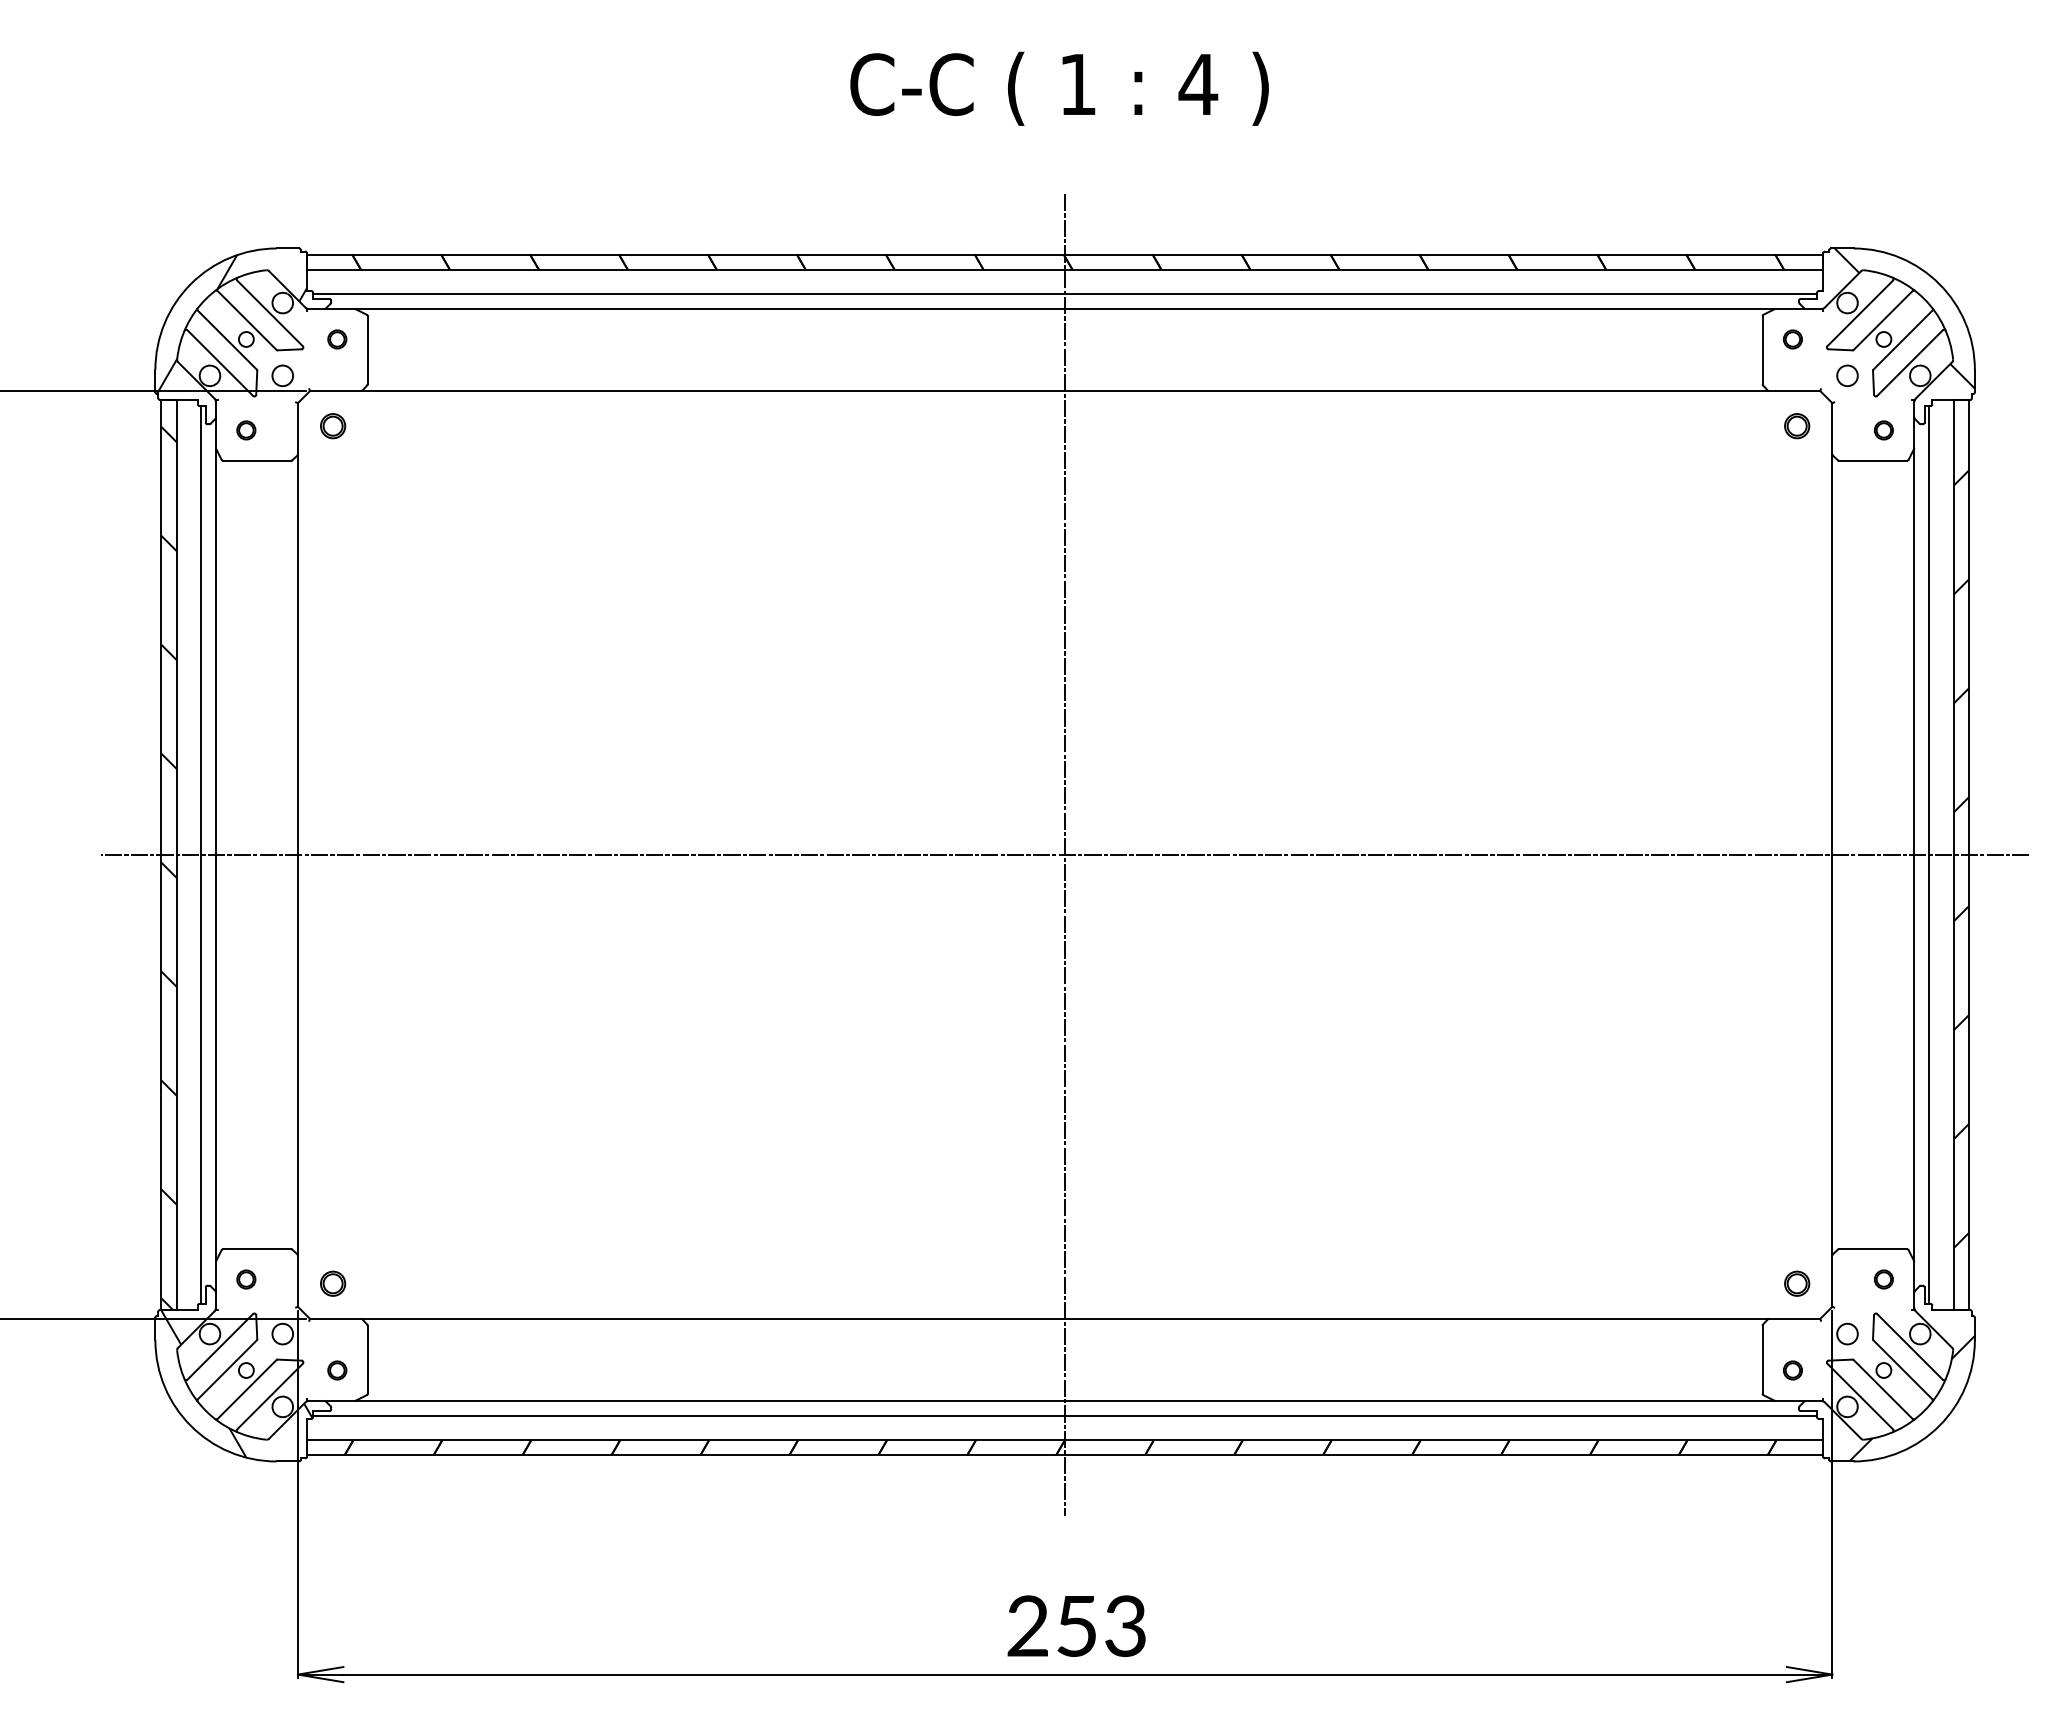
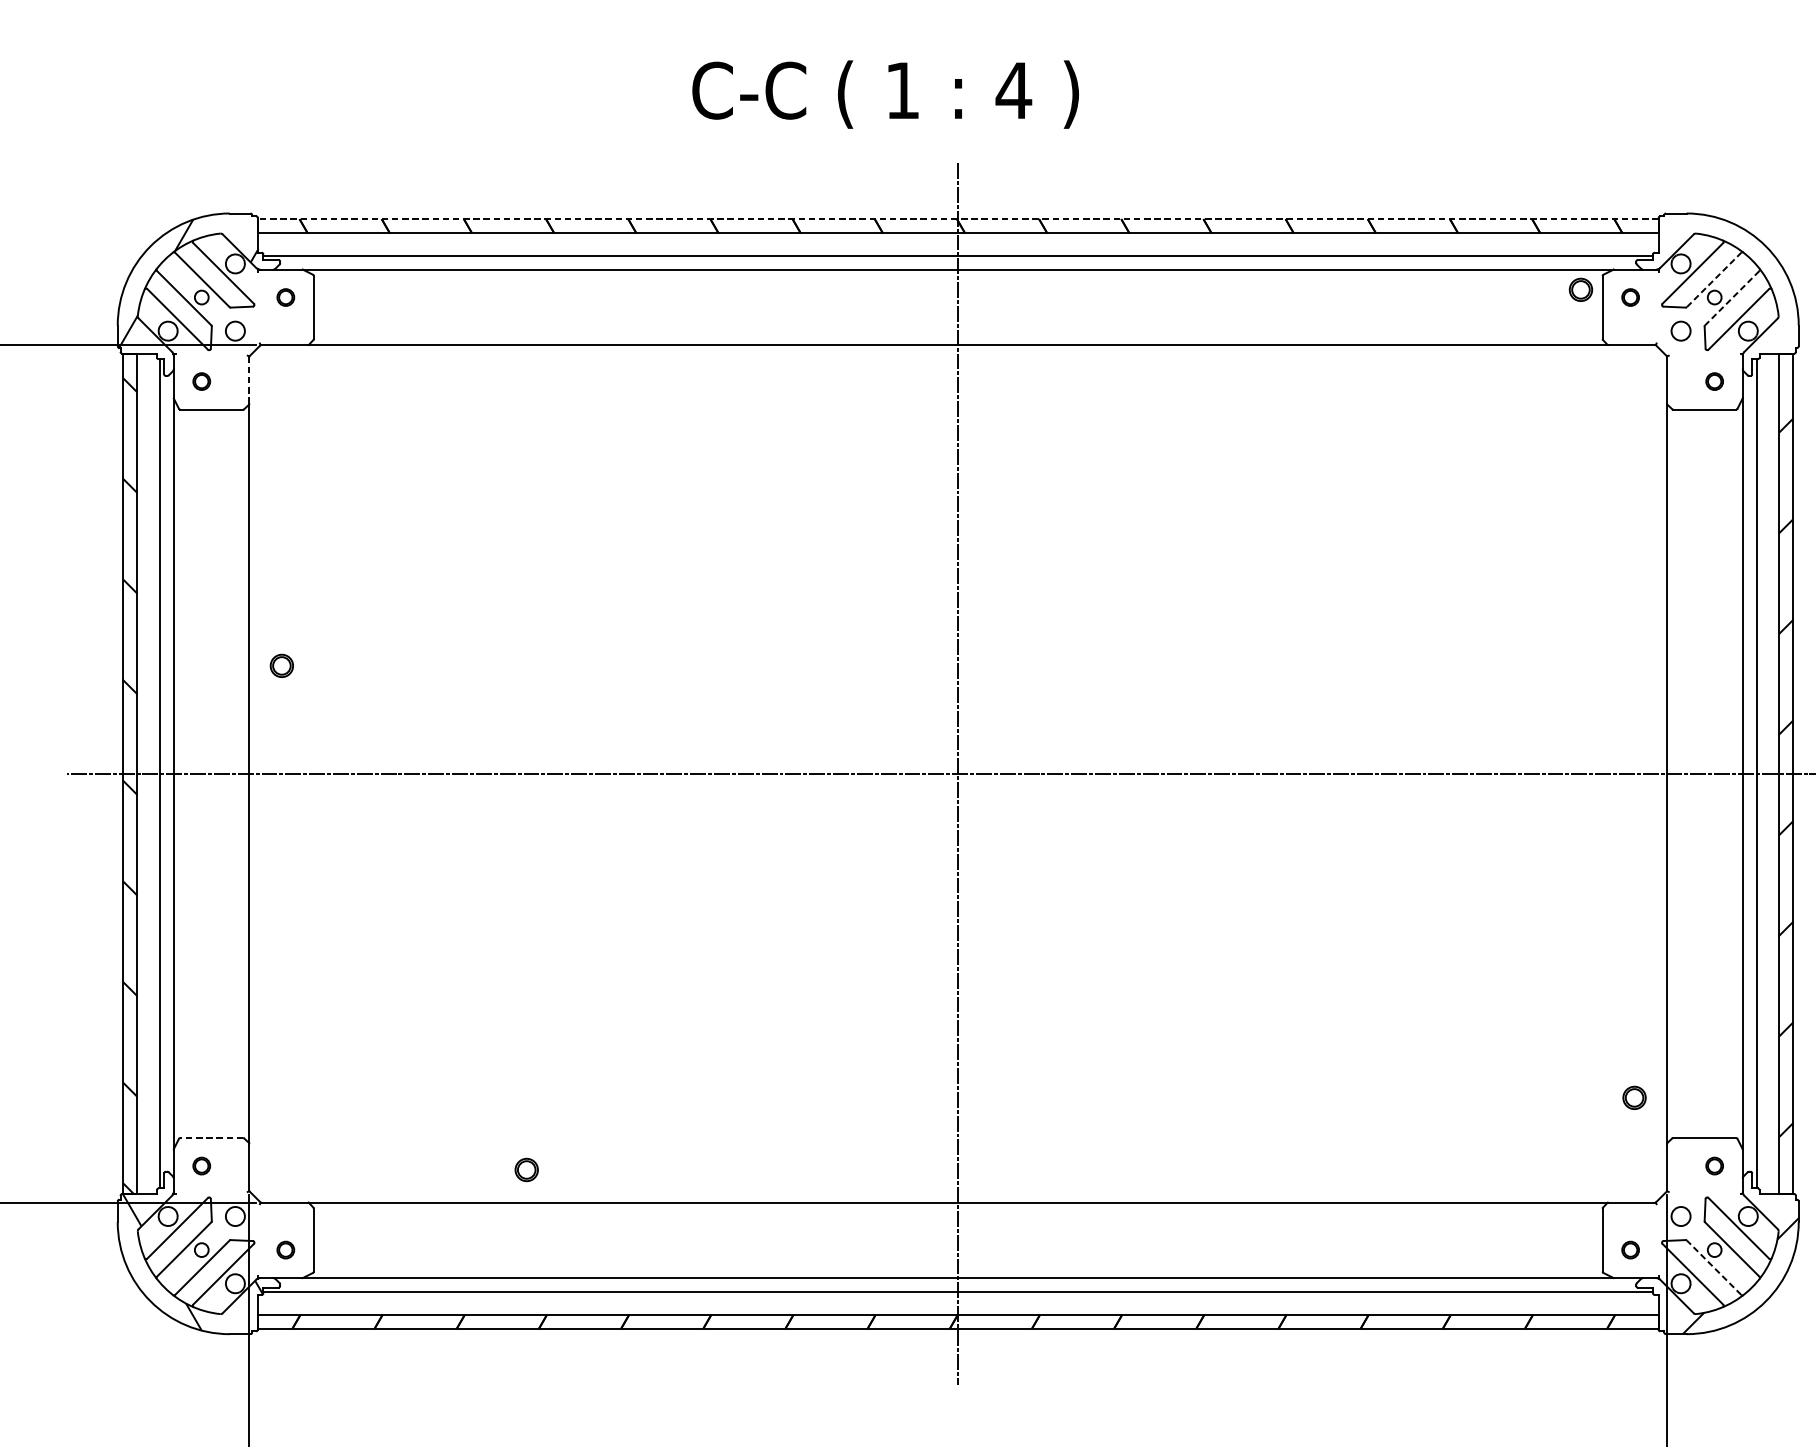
text: (1059, 88) -> (885, 94), moved
line: (1064, 254) -> (957, 219), solid -> dashed
hatch: (1904, 318) -> (1733, 278), removed
line: (1883, 320) -> (1714, 280), solid -> dashed
line: (1902, 340) -> (1731, 298), solid -> dashed
part: (333, 426) -> (282, 666), moved
part: (1797, 426) -> (1581, 290), moved
line: (297, 428) -> (249, 379), solid -> dashed
line: (257, 1249) -> (212, 1138), solid -> dashed
part: (333, 1283) -> (527, 1169), moved
part: (1797, 1283) -> (1634, 1097), moved
line: (1883, 1389) -> (1714, 1267), solid -> dashed

